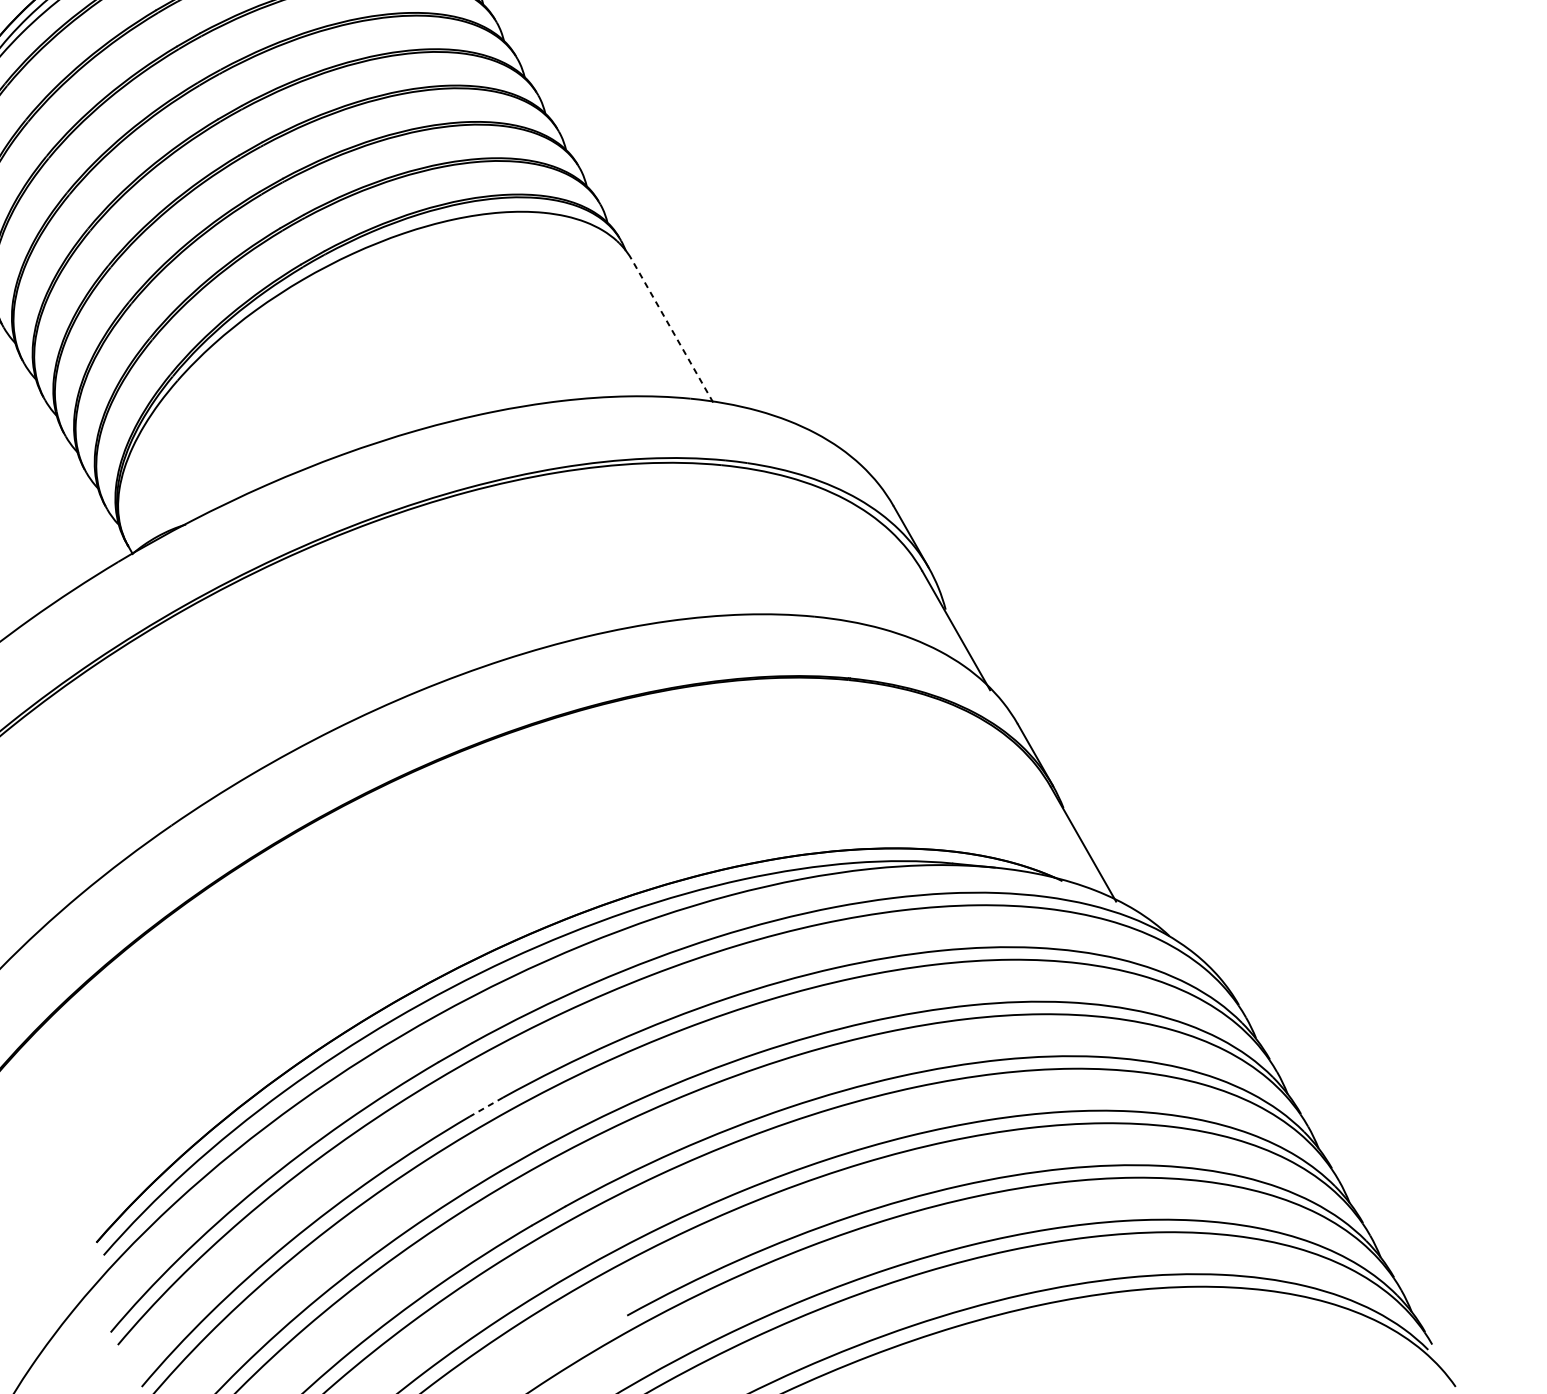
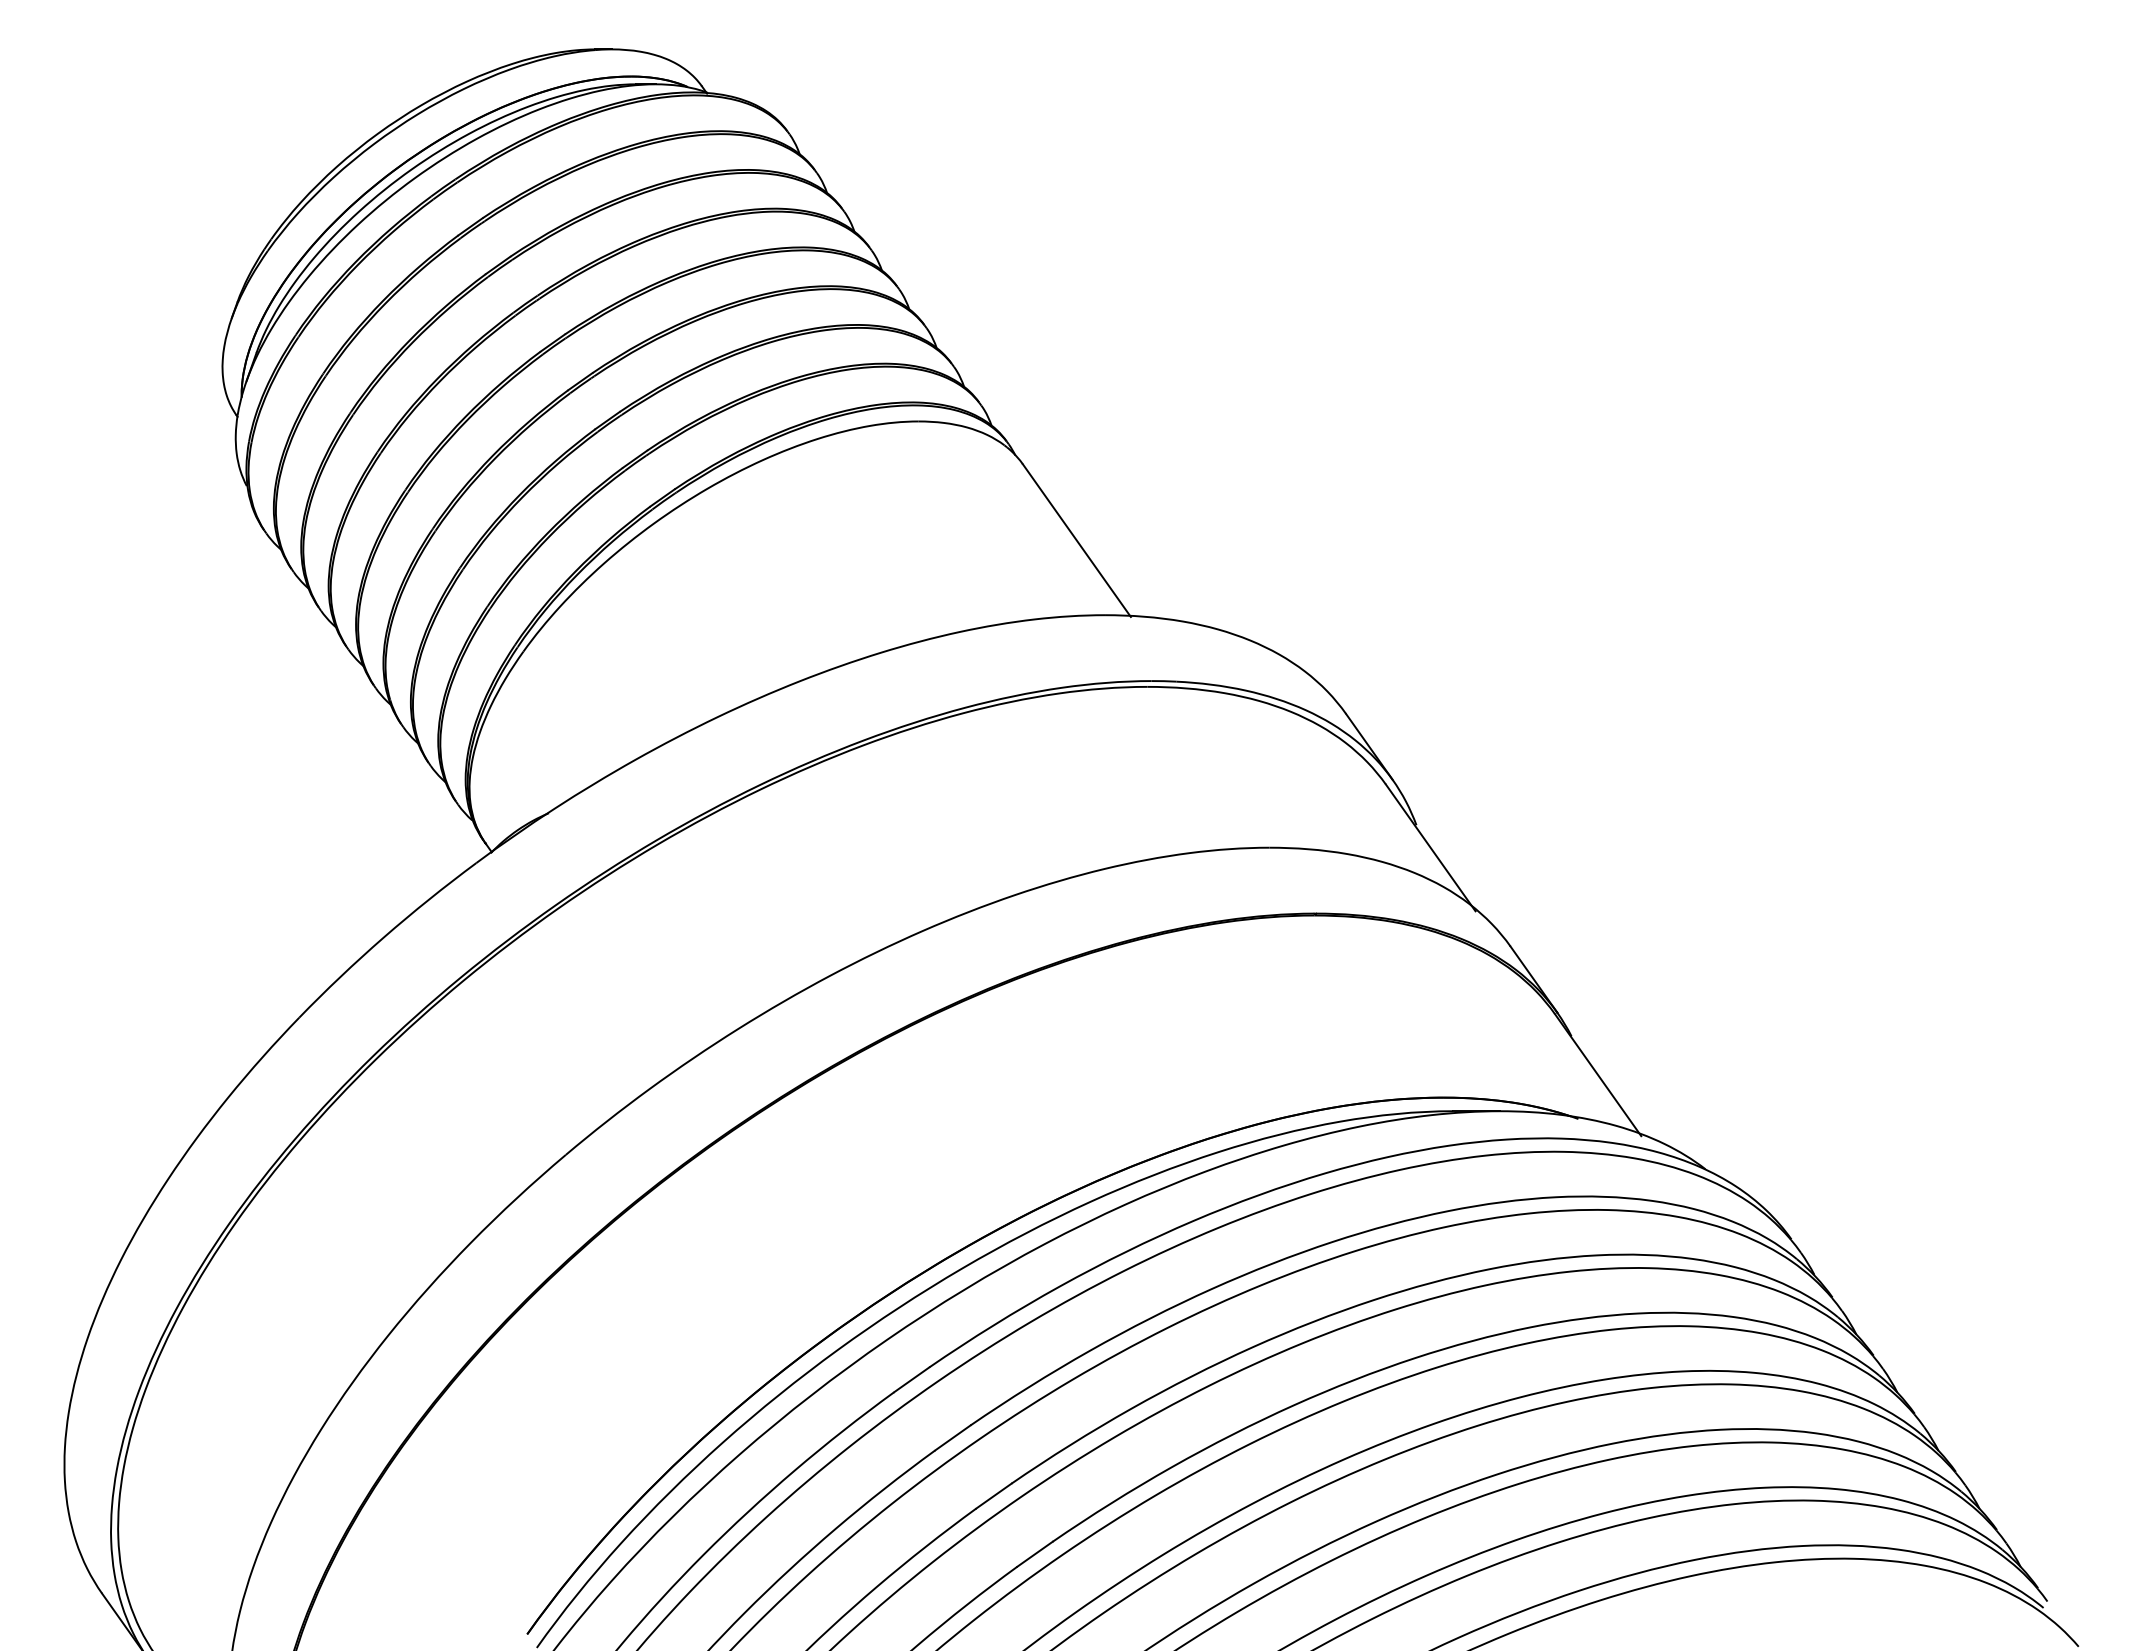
line: (672, 330) -> (1076, 540), dashed -> solid
line: (486, 1106) -> (952, 1437), dashed -> solid

